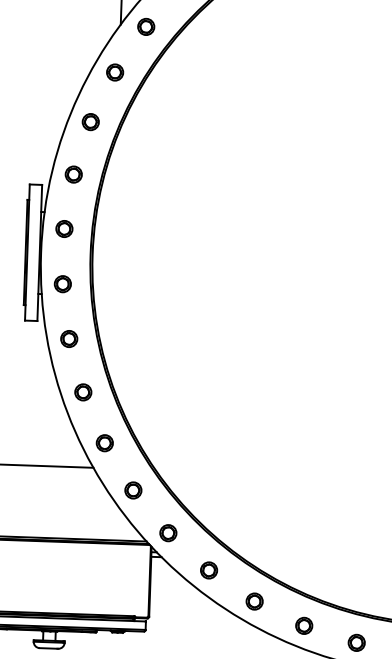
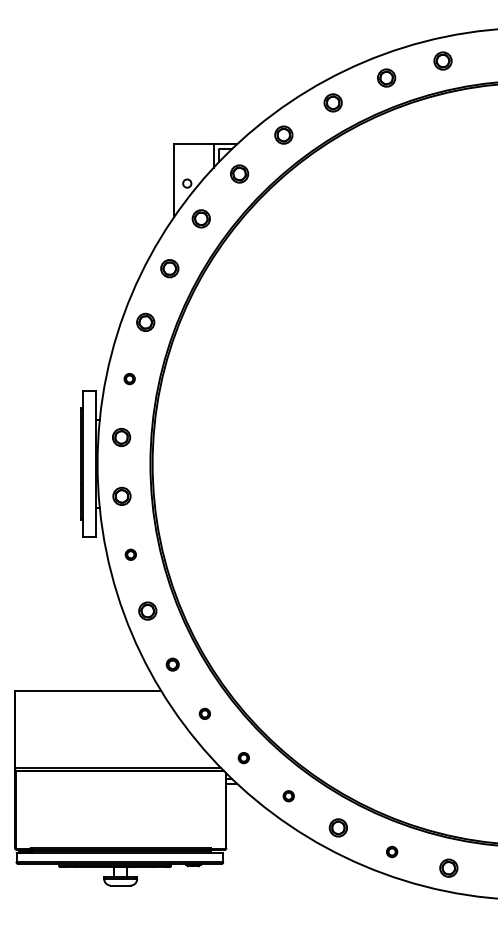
part: (73, 174) -> (129, 378), size x0.6
part: (68, 338) -> (130, 554), size x0.6
part: (104, 443) -> (172, 664), size x0.7
part: (133, 490) -> (204, 713), size x0.6
part: (168, 532) -> (243, 757), size x0.6
part: (209, 569) -> (288, 795), size x0.6
part: (303, 625) -> (391, 851), size x0.6

